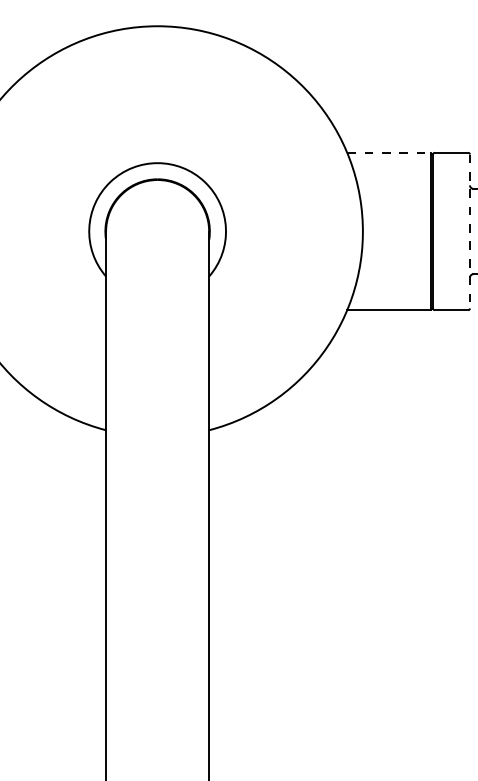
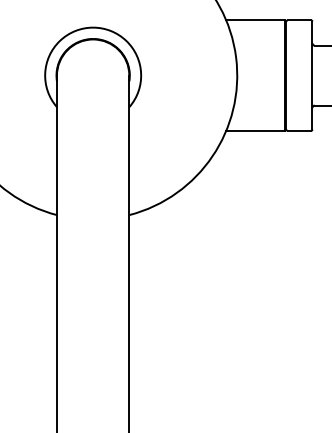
line: (389, 152) -> (255, 20), dashed -> solid
line: (469, 231) -> (312, 75), dashed -> solid

